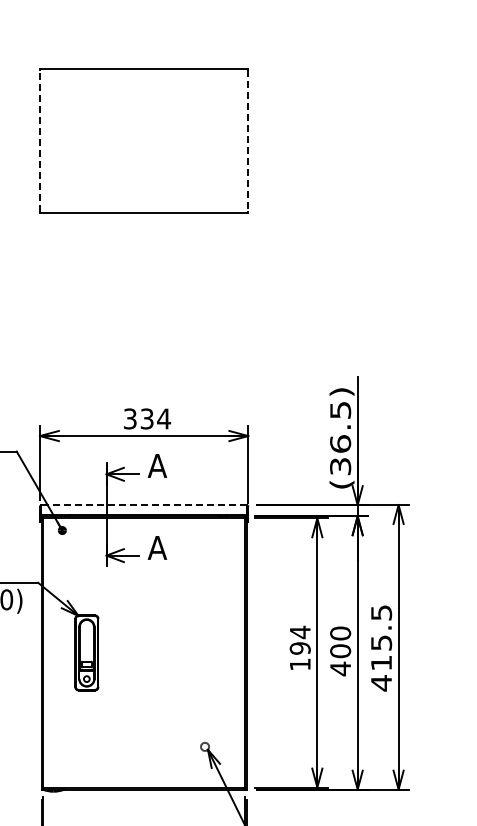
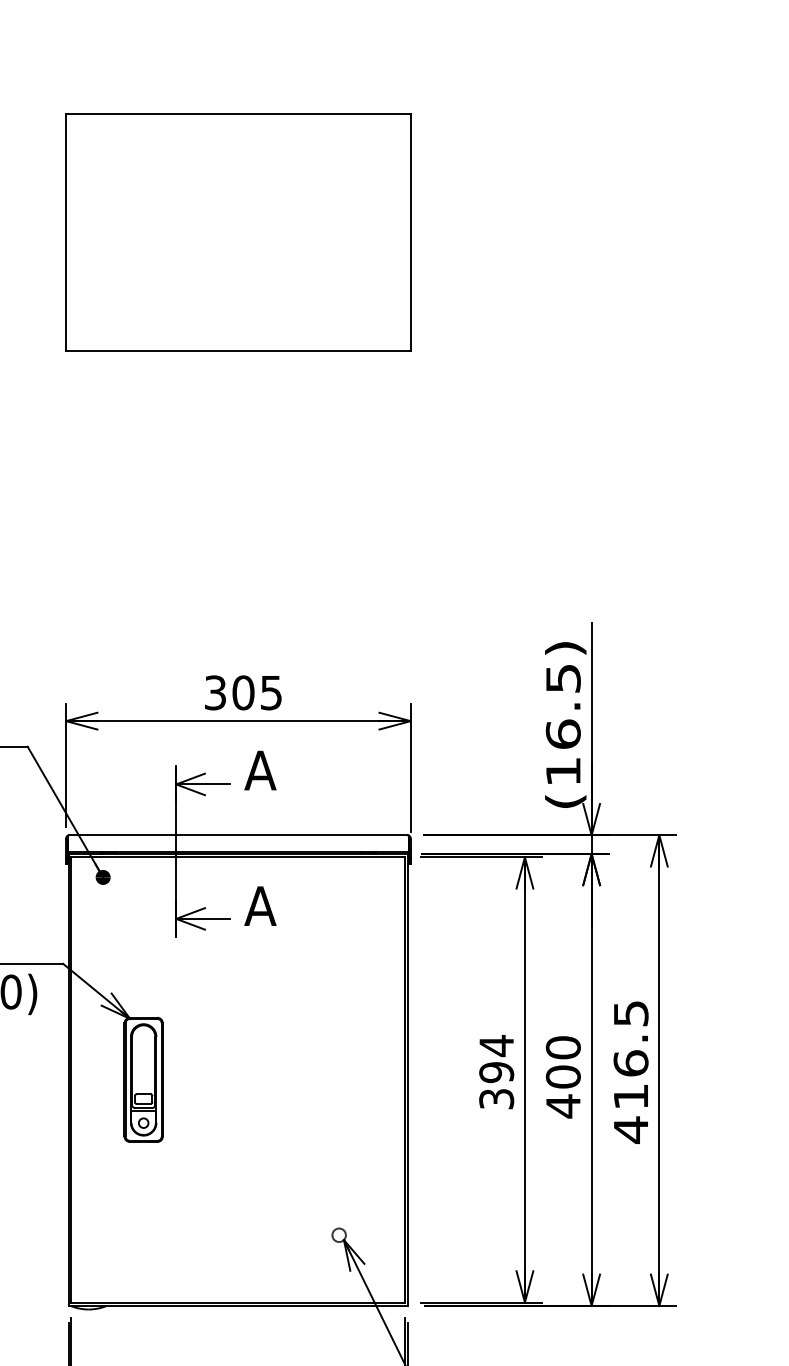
line: (39, 140) -> (65, 232), dashed -> solid
line: (248, 140) -> (411, 232), dashed -> solid
text: (155, 418) -> (257, 692), 334 -> 305
text: (340, 466) -> (563, 771), (36.5) -> (16.5)
line: (144, 505) -> (239, 836), dashed -> solid
text: (381, 642) -> (631, 1062), 415.5 -> 416.5
text: (299, 664) -> (495, 1099), 194 -> 394

